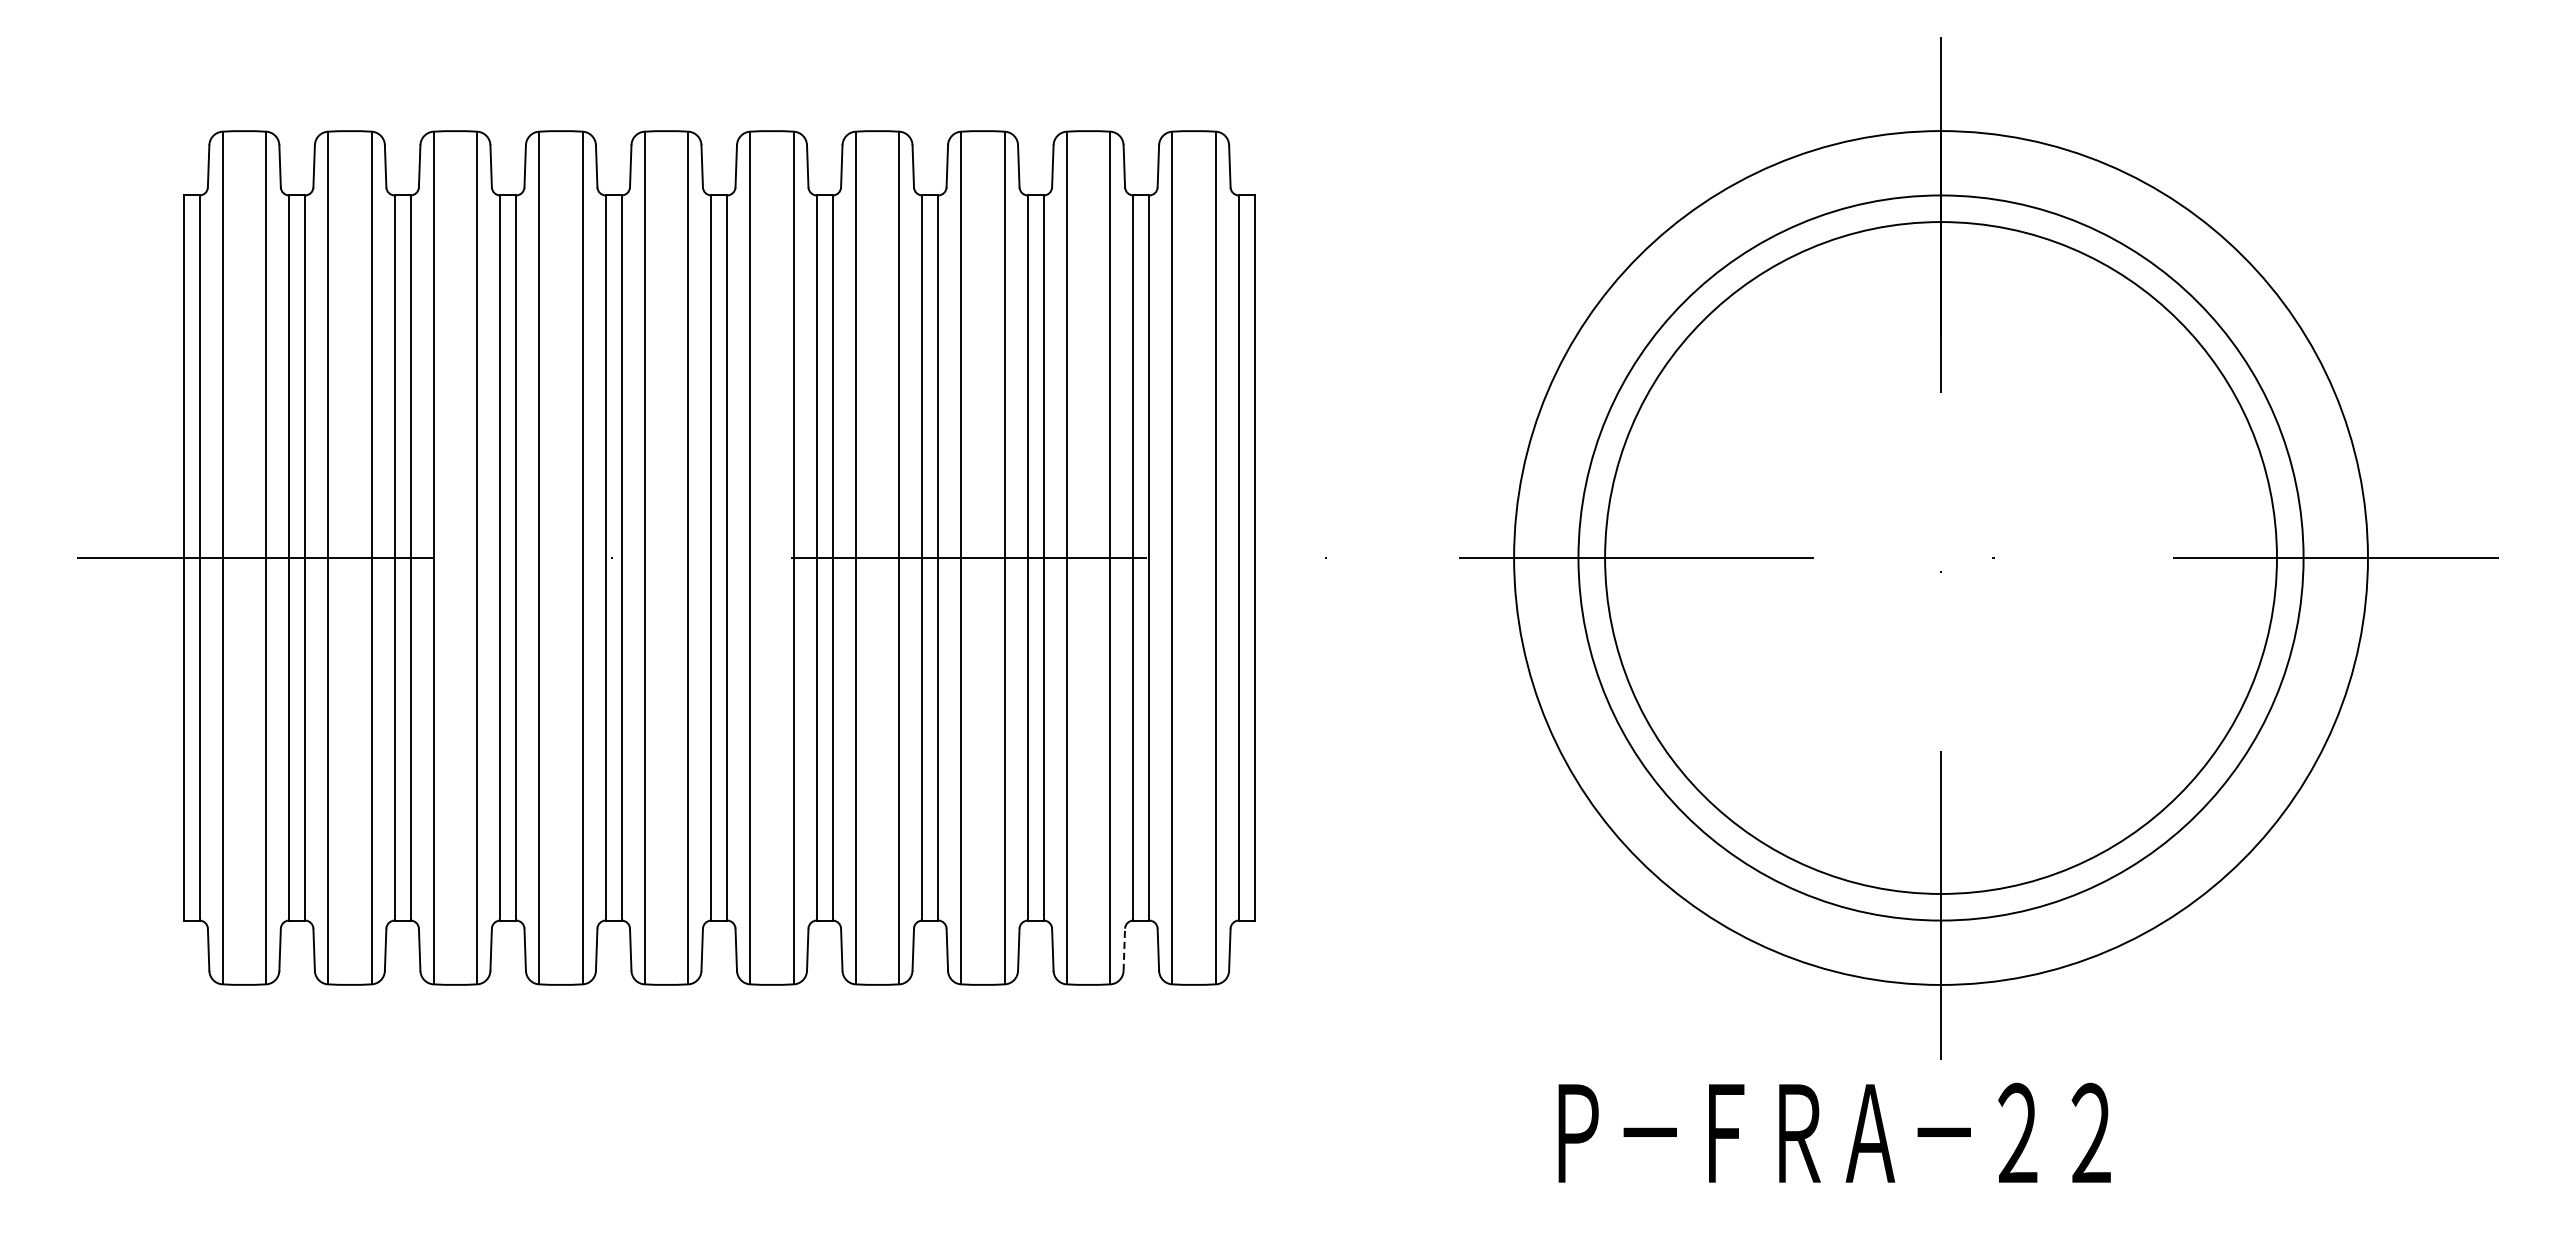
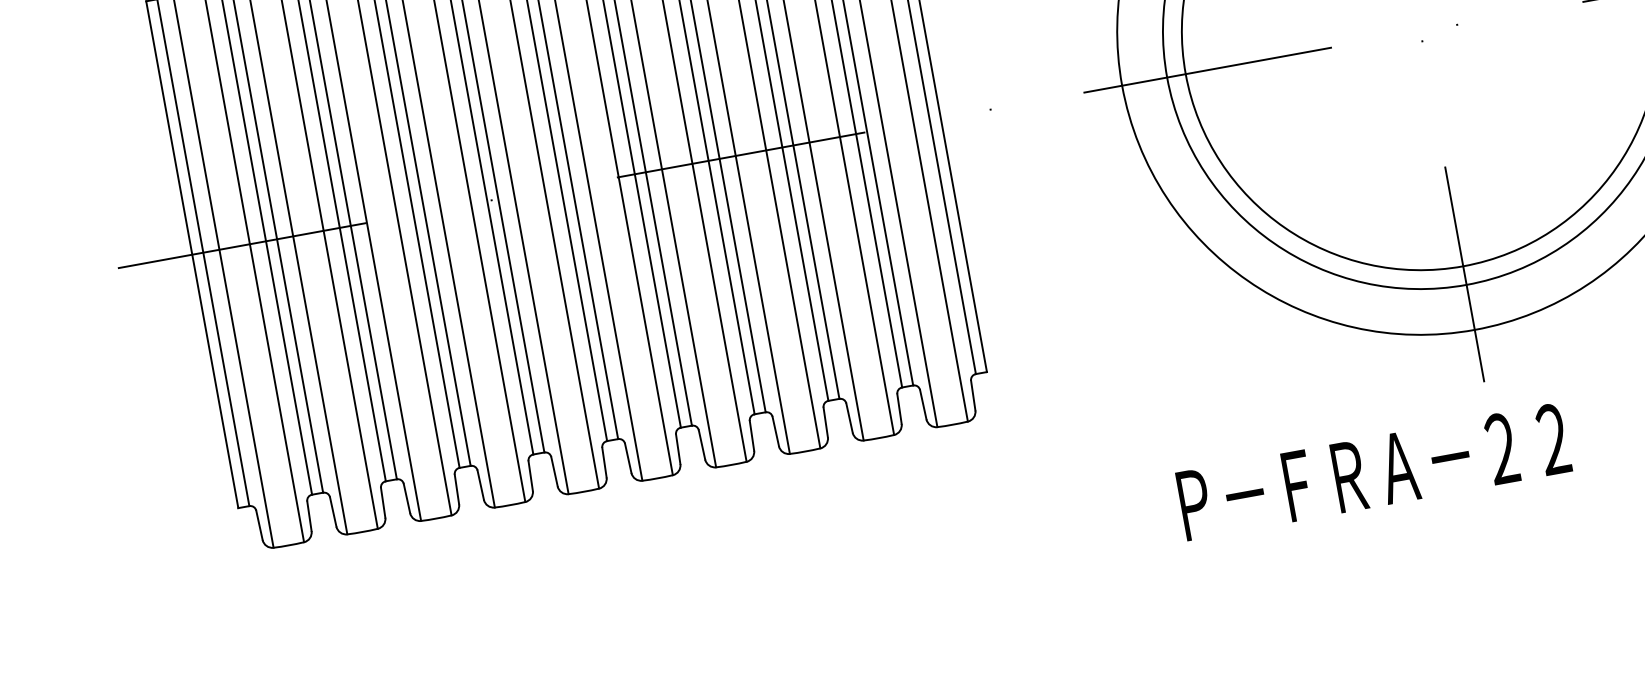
line: (1124, 949) -> (899, 408), dashed -> solid
text: (1834, 1132) -> (1373, 471), moved

